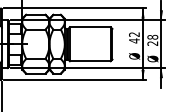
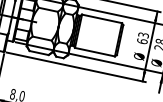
text: (134, 37) -> (143, 38), 42 -> 63

